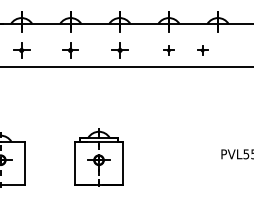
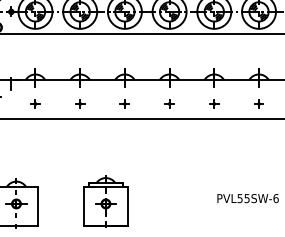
part: (21, 49) -> (35, 103), size x0.62
part: (71, 49) -> (80, 103), size x0.62
part: (119, 49) -> (124, 103), size x0.62
part: (202, 49) -> (214, 103), moved

